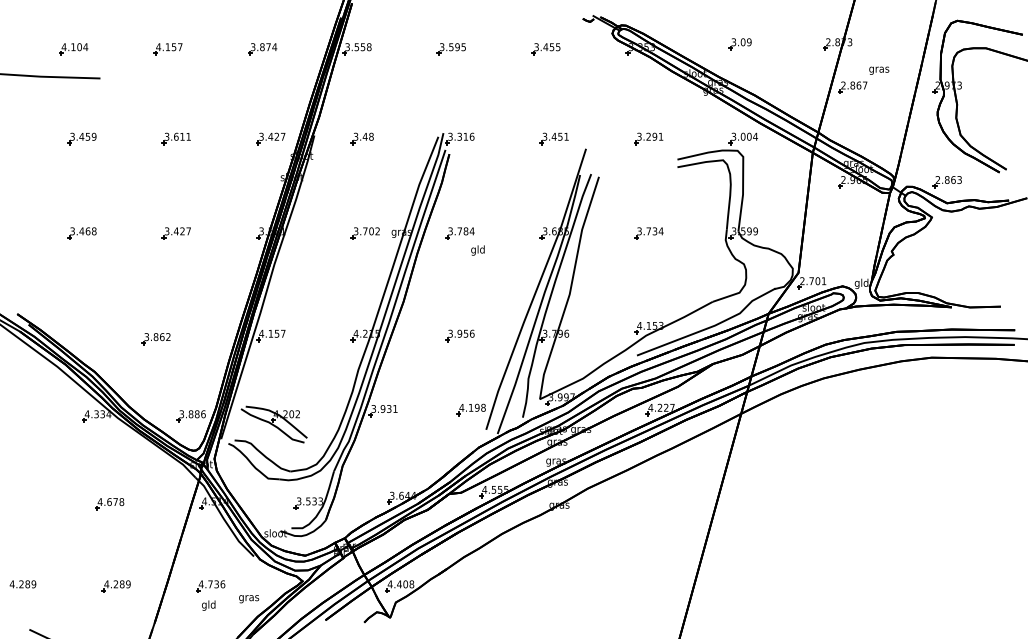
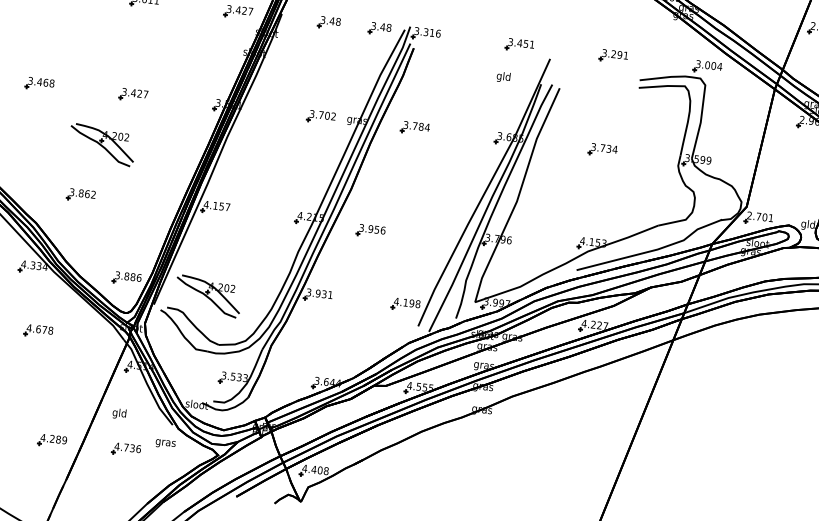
part: (412, 138) -> (378, 28), added
text: (477, 250) -> (503, 77), moved
part: (150, 286) -> (101, 144), added
part: (459, 335) -> (370, 230), moved
part: (155, 339) -> (80, 195), moved
part: (109, 504) -> (38, 331), moved
part: (115, 586) -> (51, 441), moved
text: (249, 599) -> (166, 444), moved
text: (208, 605) -> (119, 413), moved

